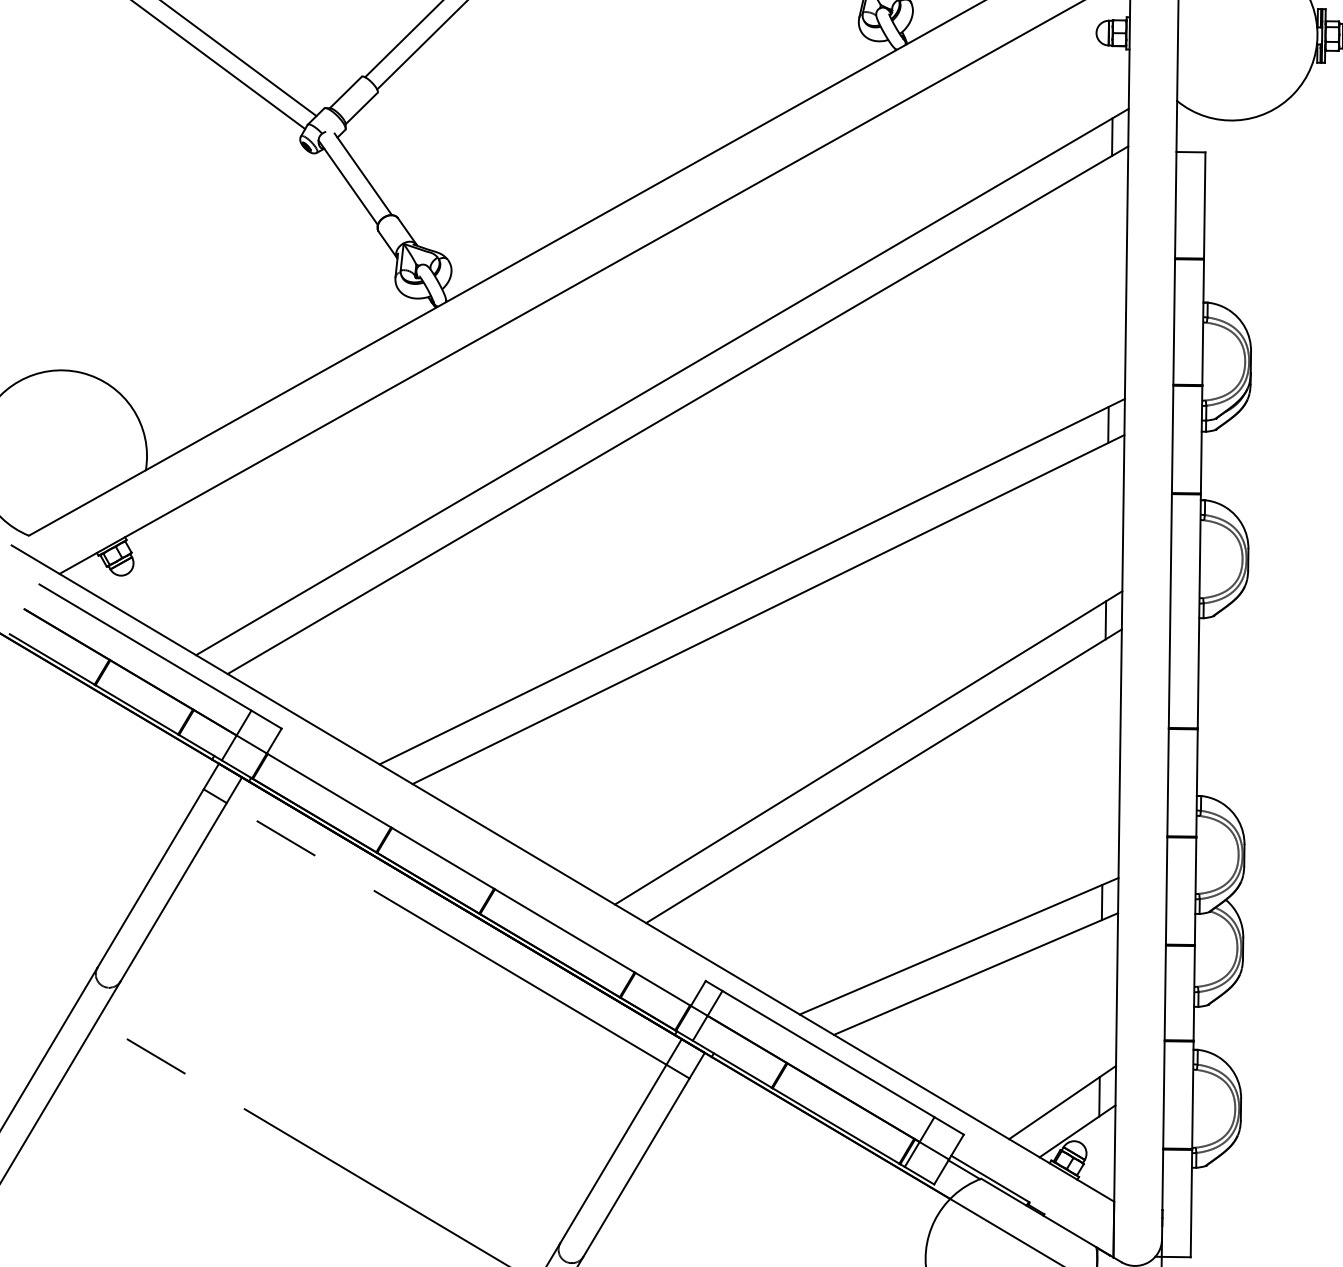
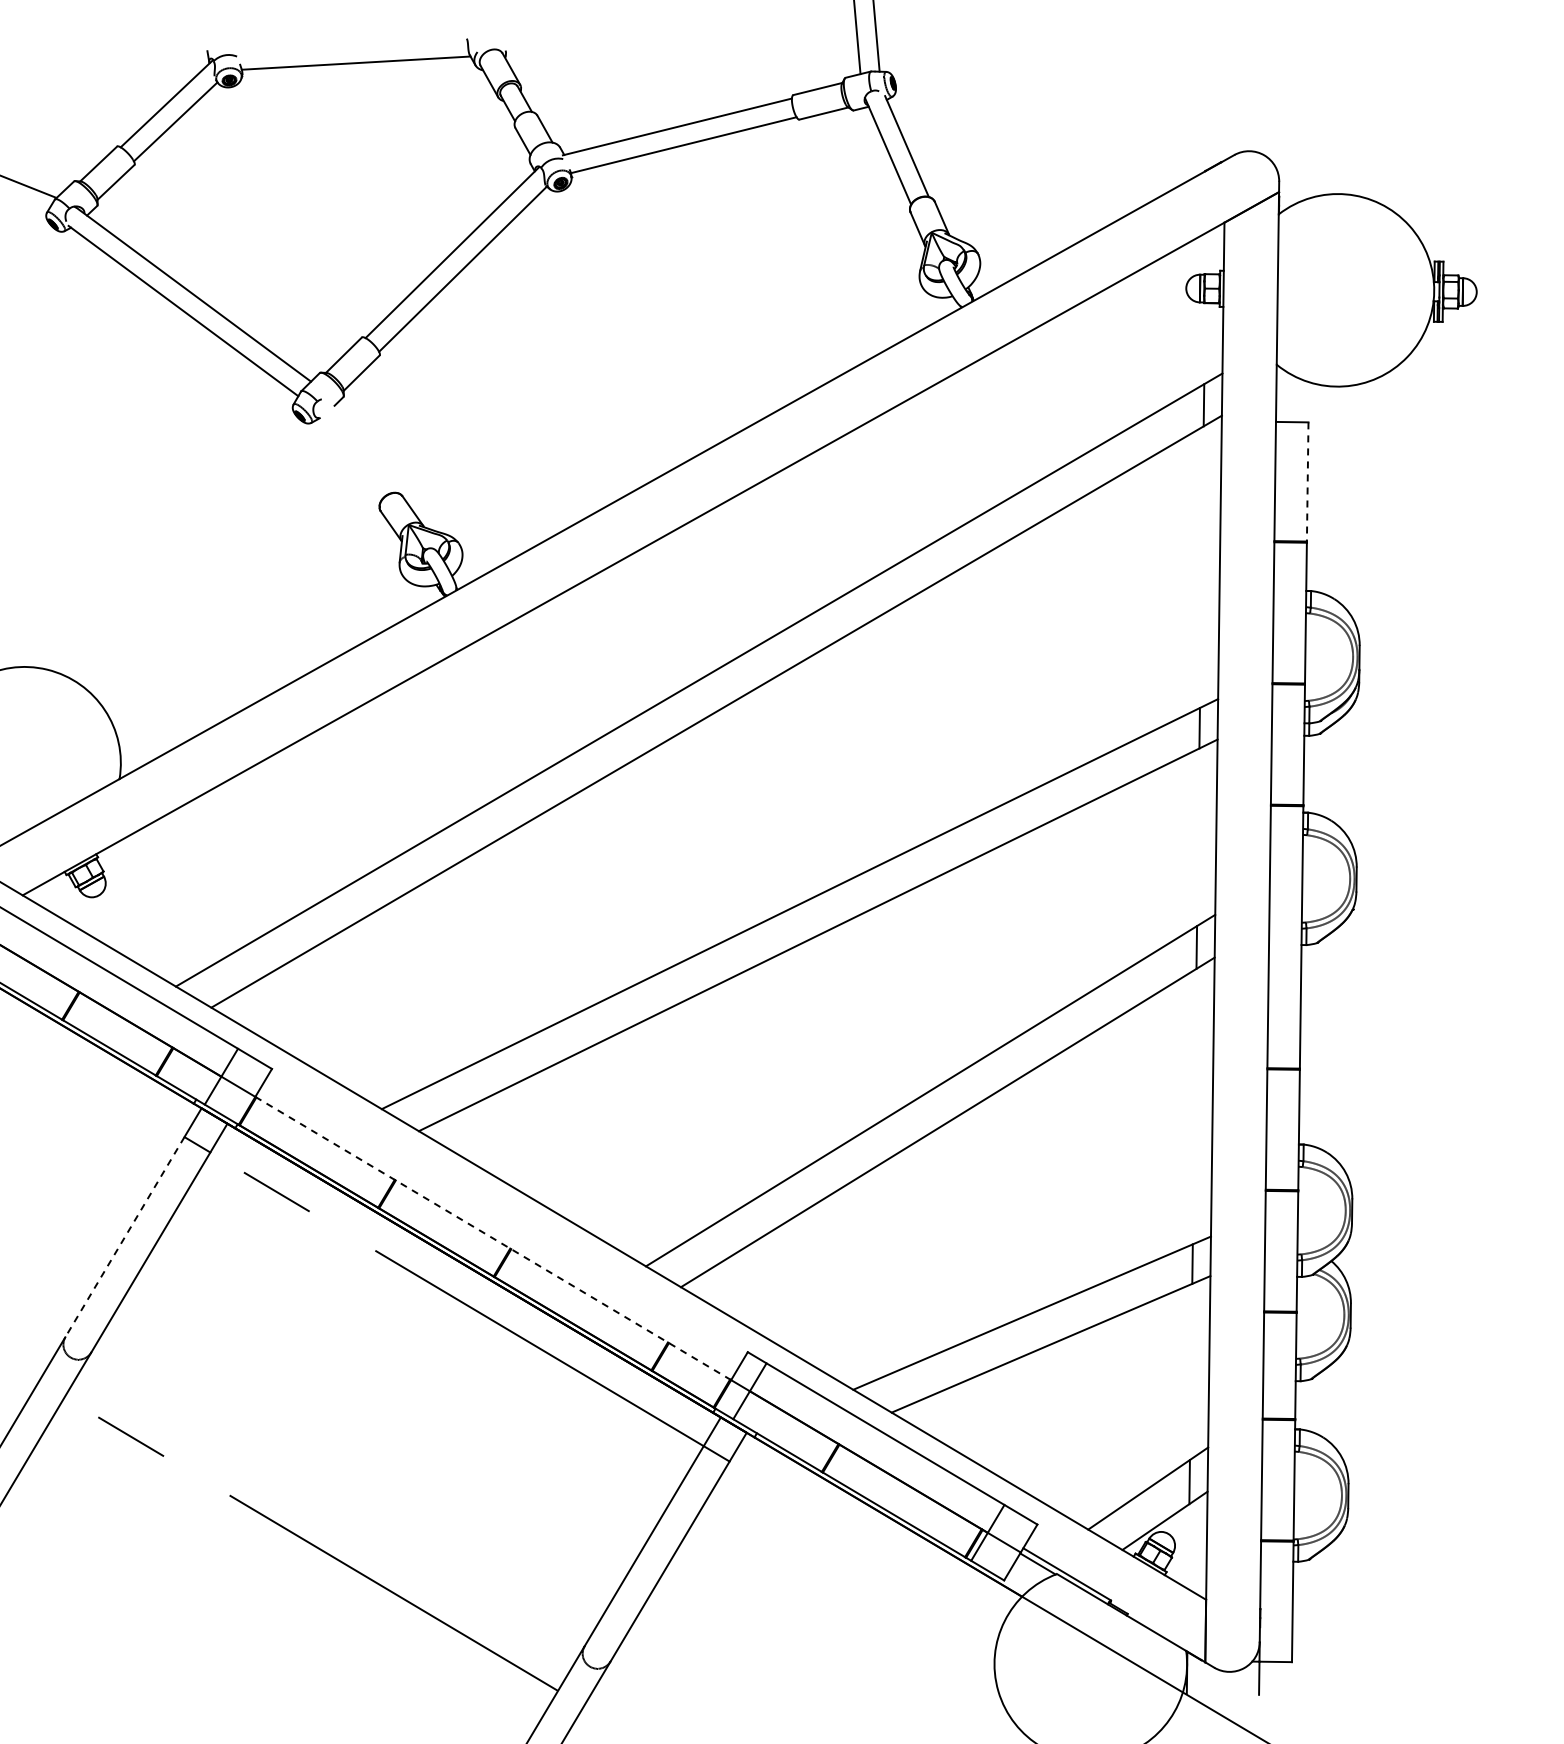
line: (363, 173) -> (363, 446), removed
line: (348, 182) -> (346, 456), removed
line: (1204, 205) -> (1307, 481), solid -> dashed
line: (150, 878) -> (124, 1237), solid -> dashed
line: (479, 879) -> (493, 1238), solid -> dashed

